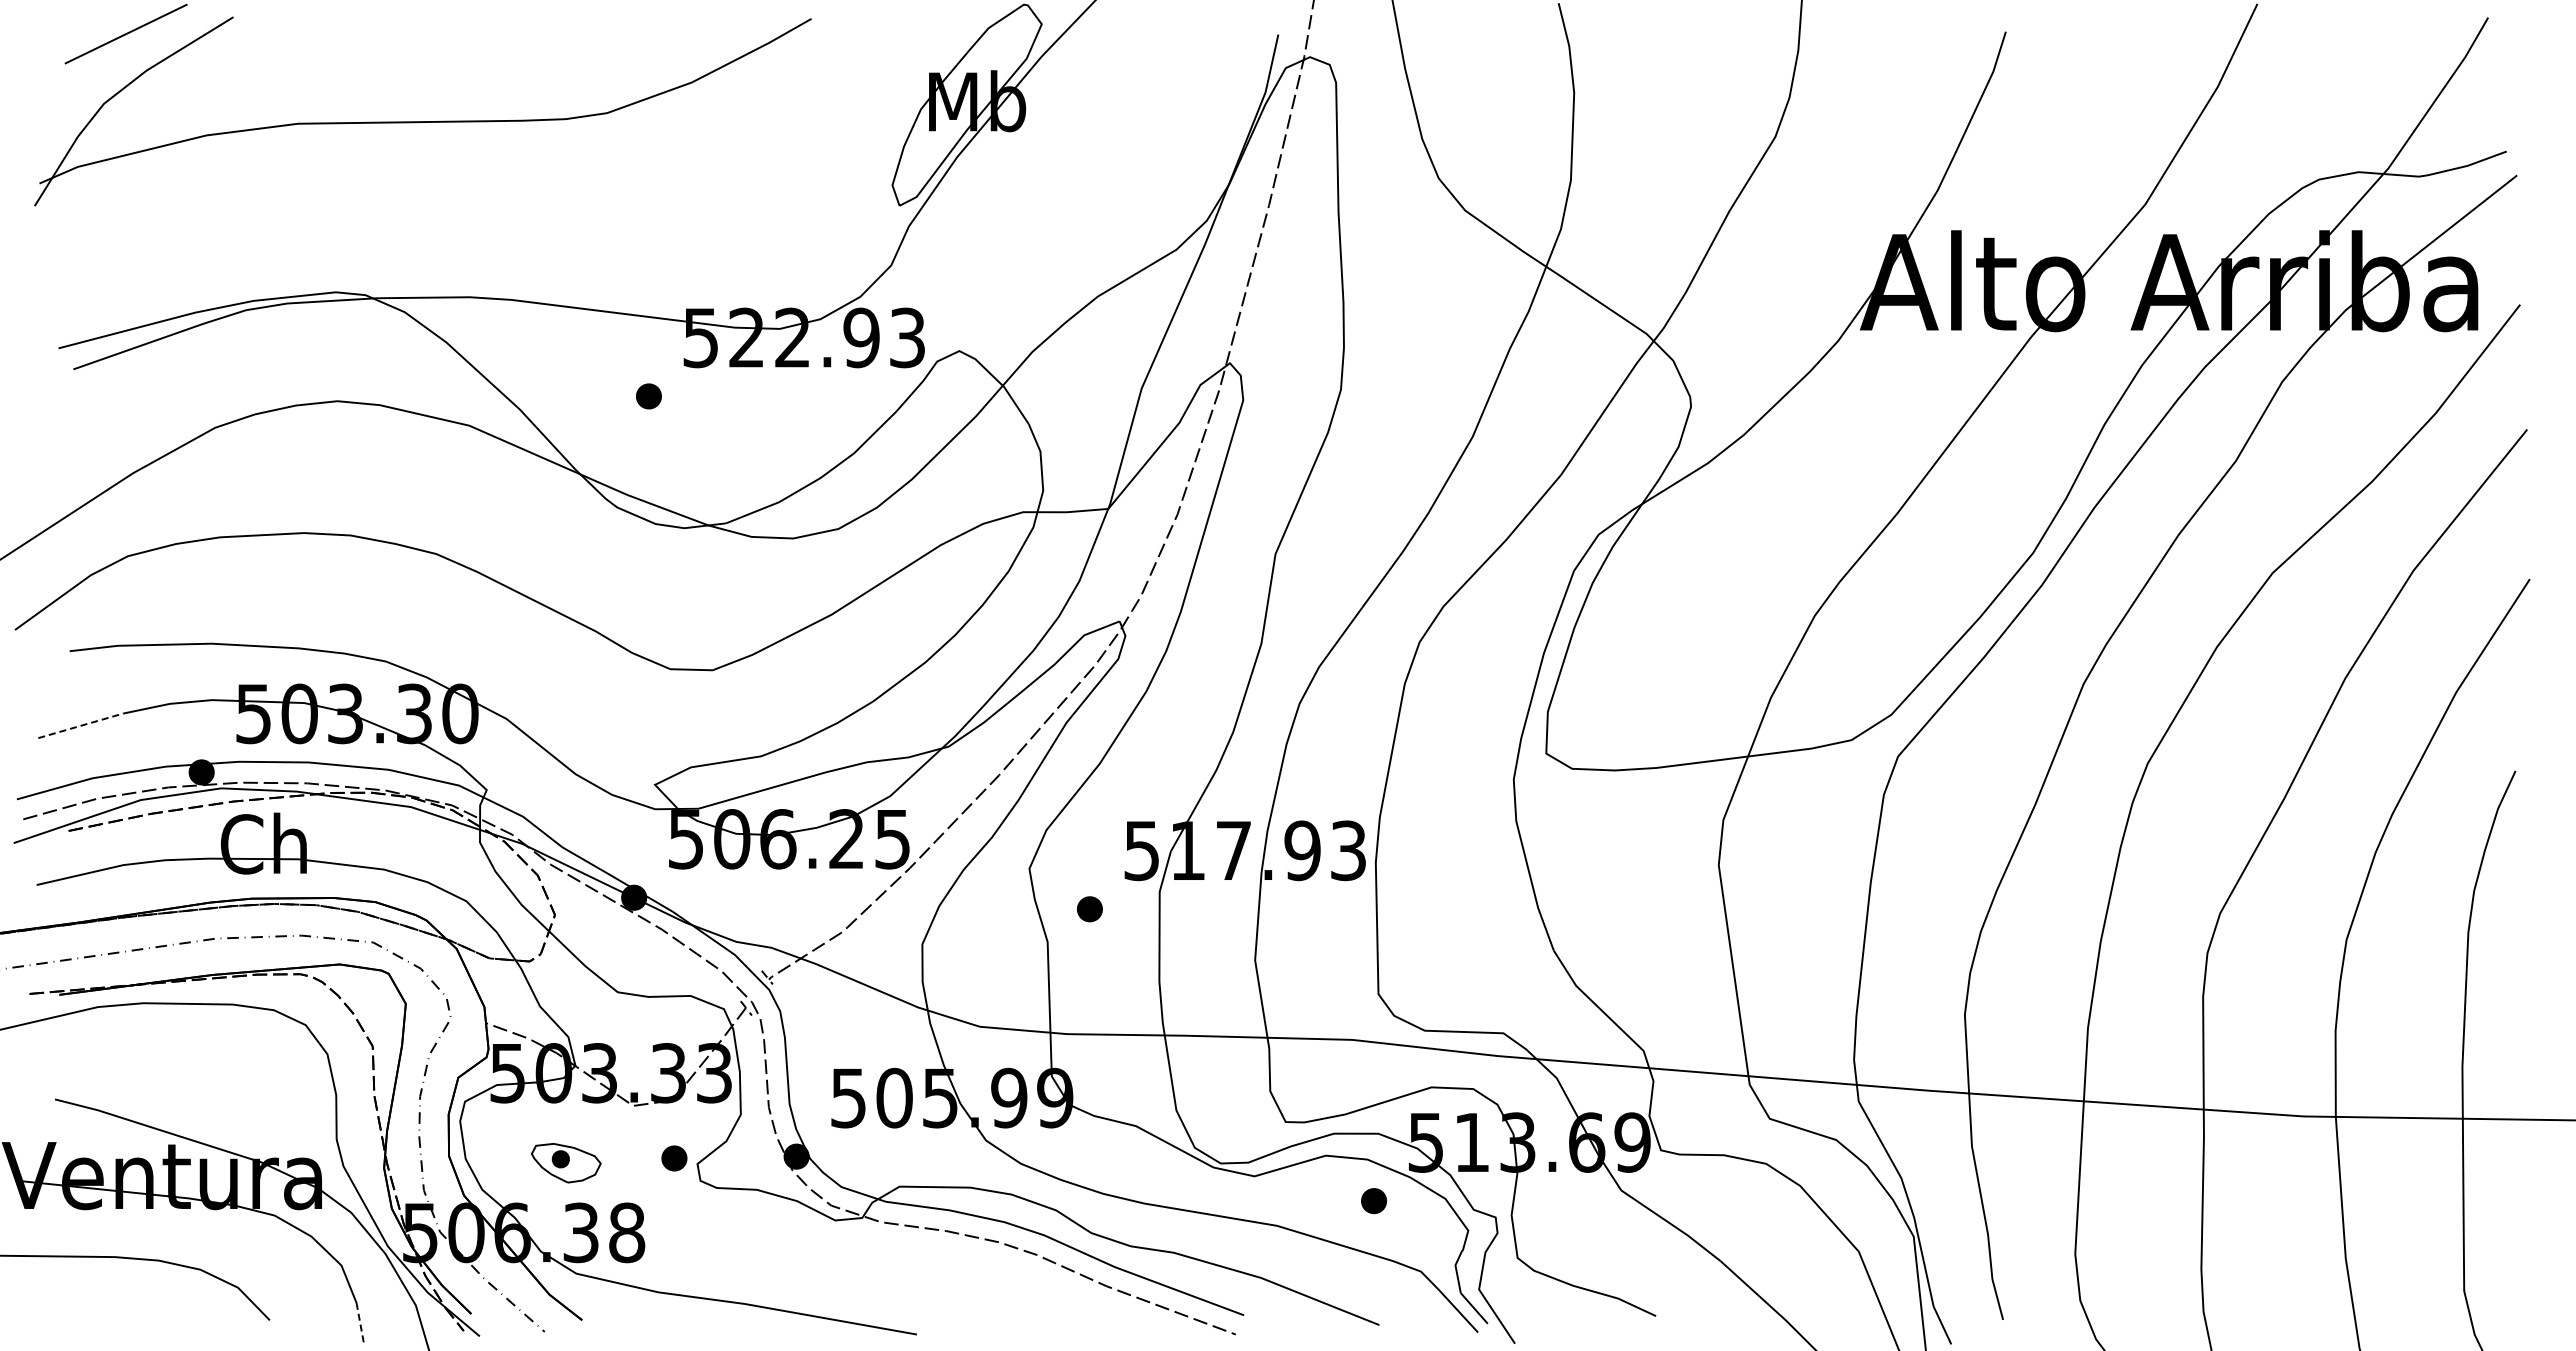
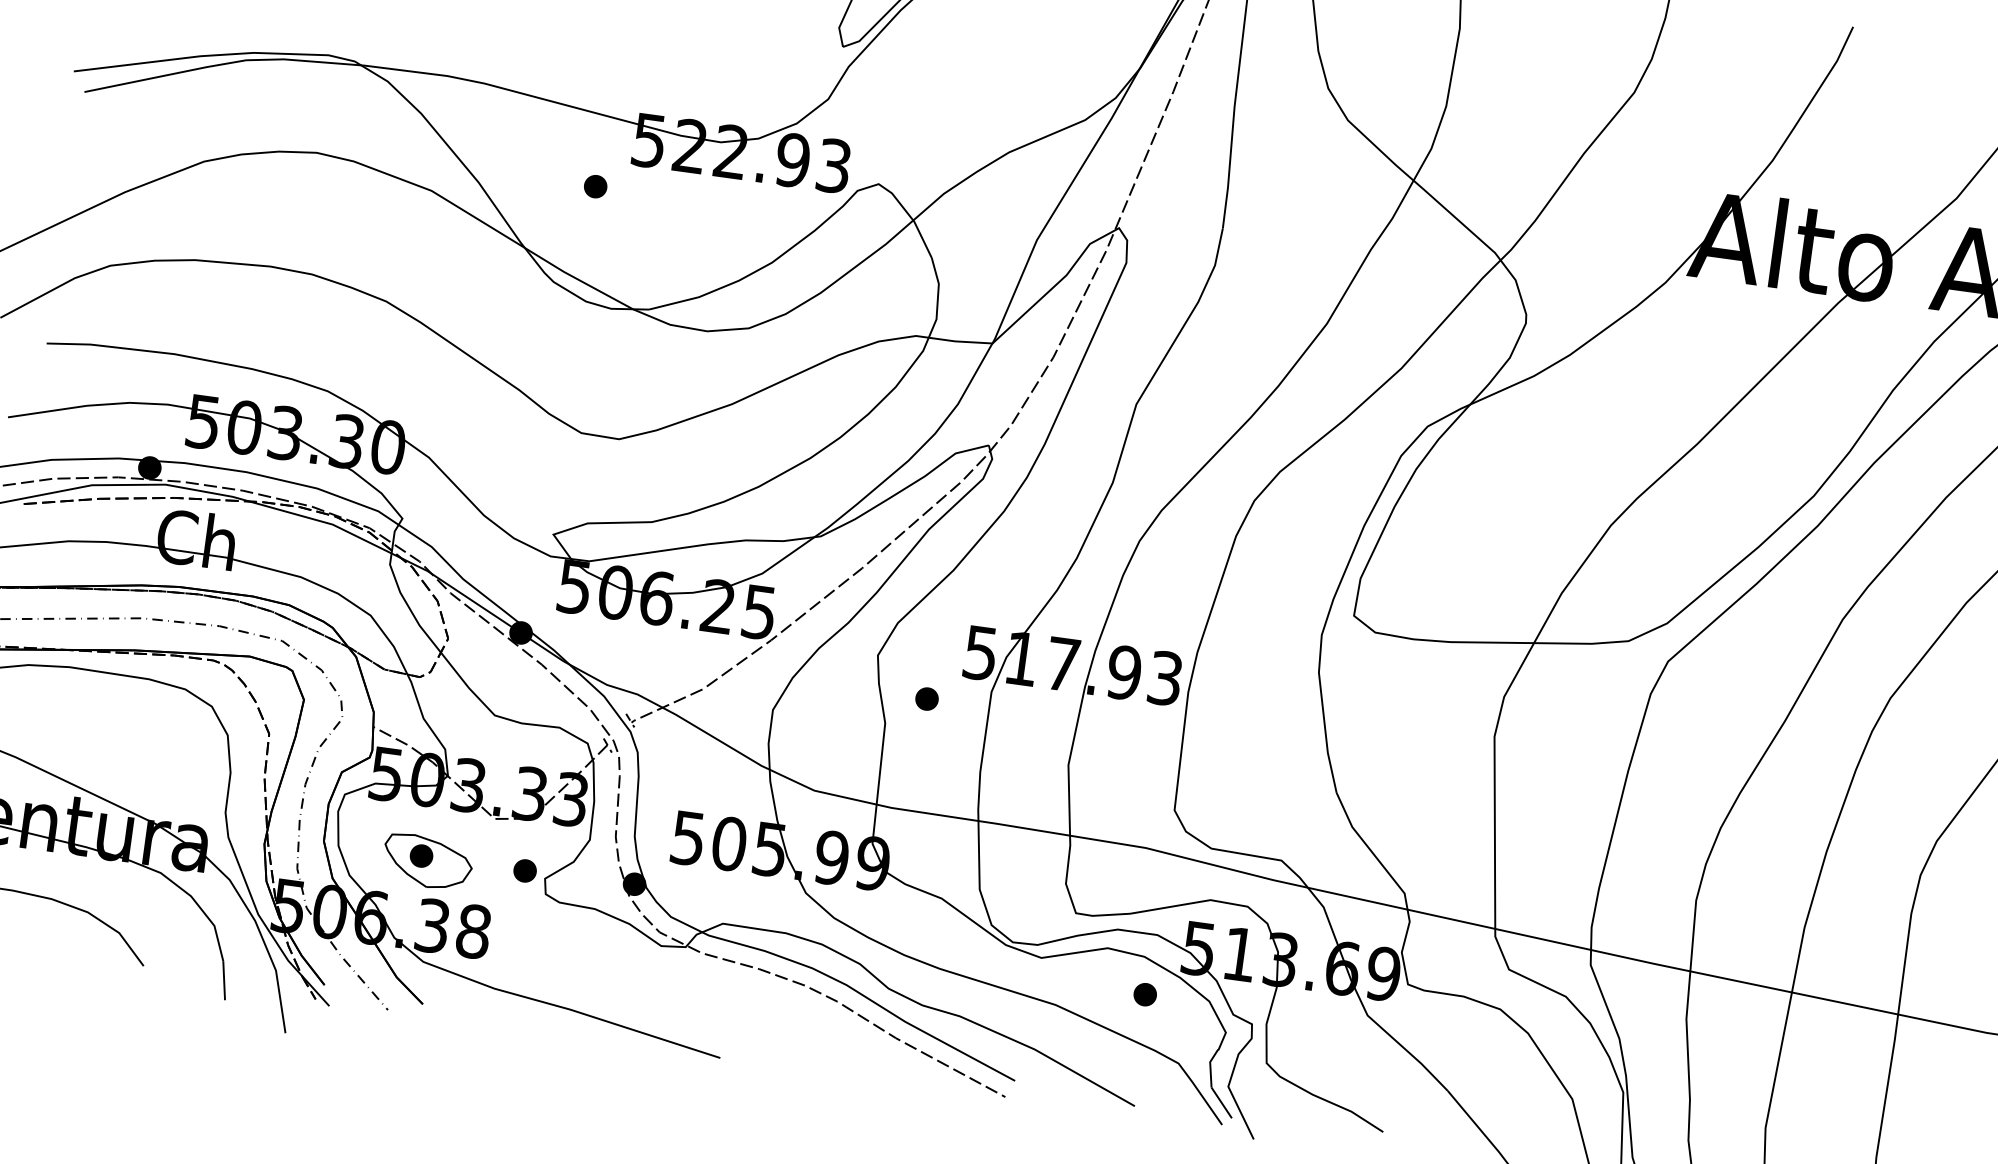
line: (81, 725) -> (48, 411), dashed -> solid
part: (566, 1162) -> (428, 861), size x1.43
line: (360, 1324) -> (224, 980), dashed -> solid

